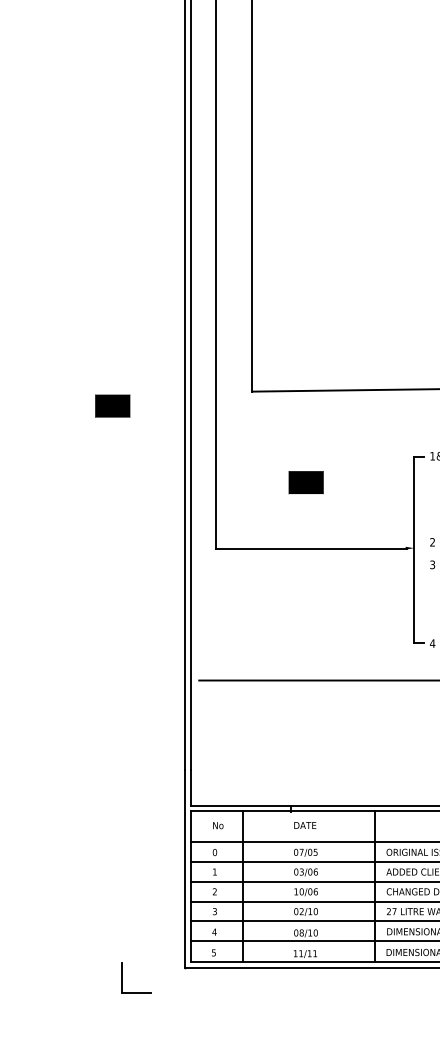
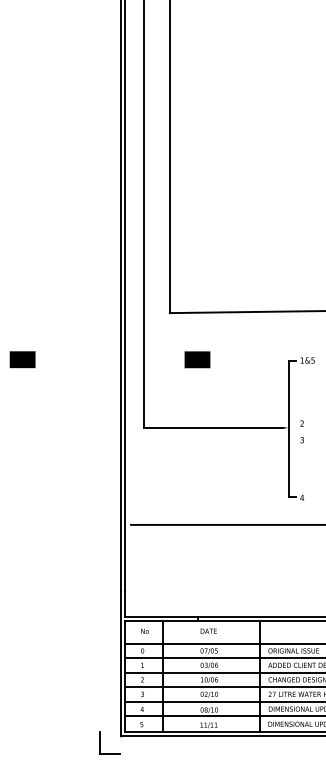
part: (112, 405) -> (22, 359), moved
part: (306, 482) -> (197, 359), moved
part: (123, 977) -> (100, 742), moved

